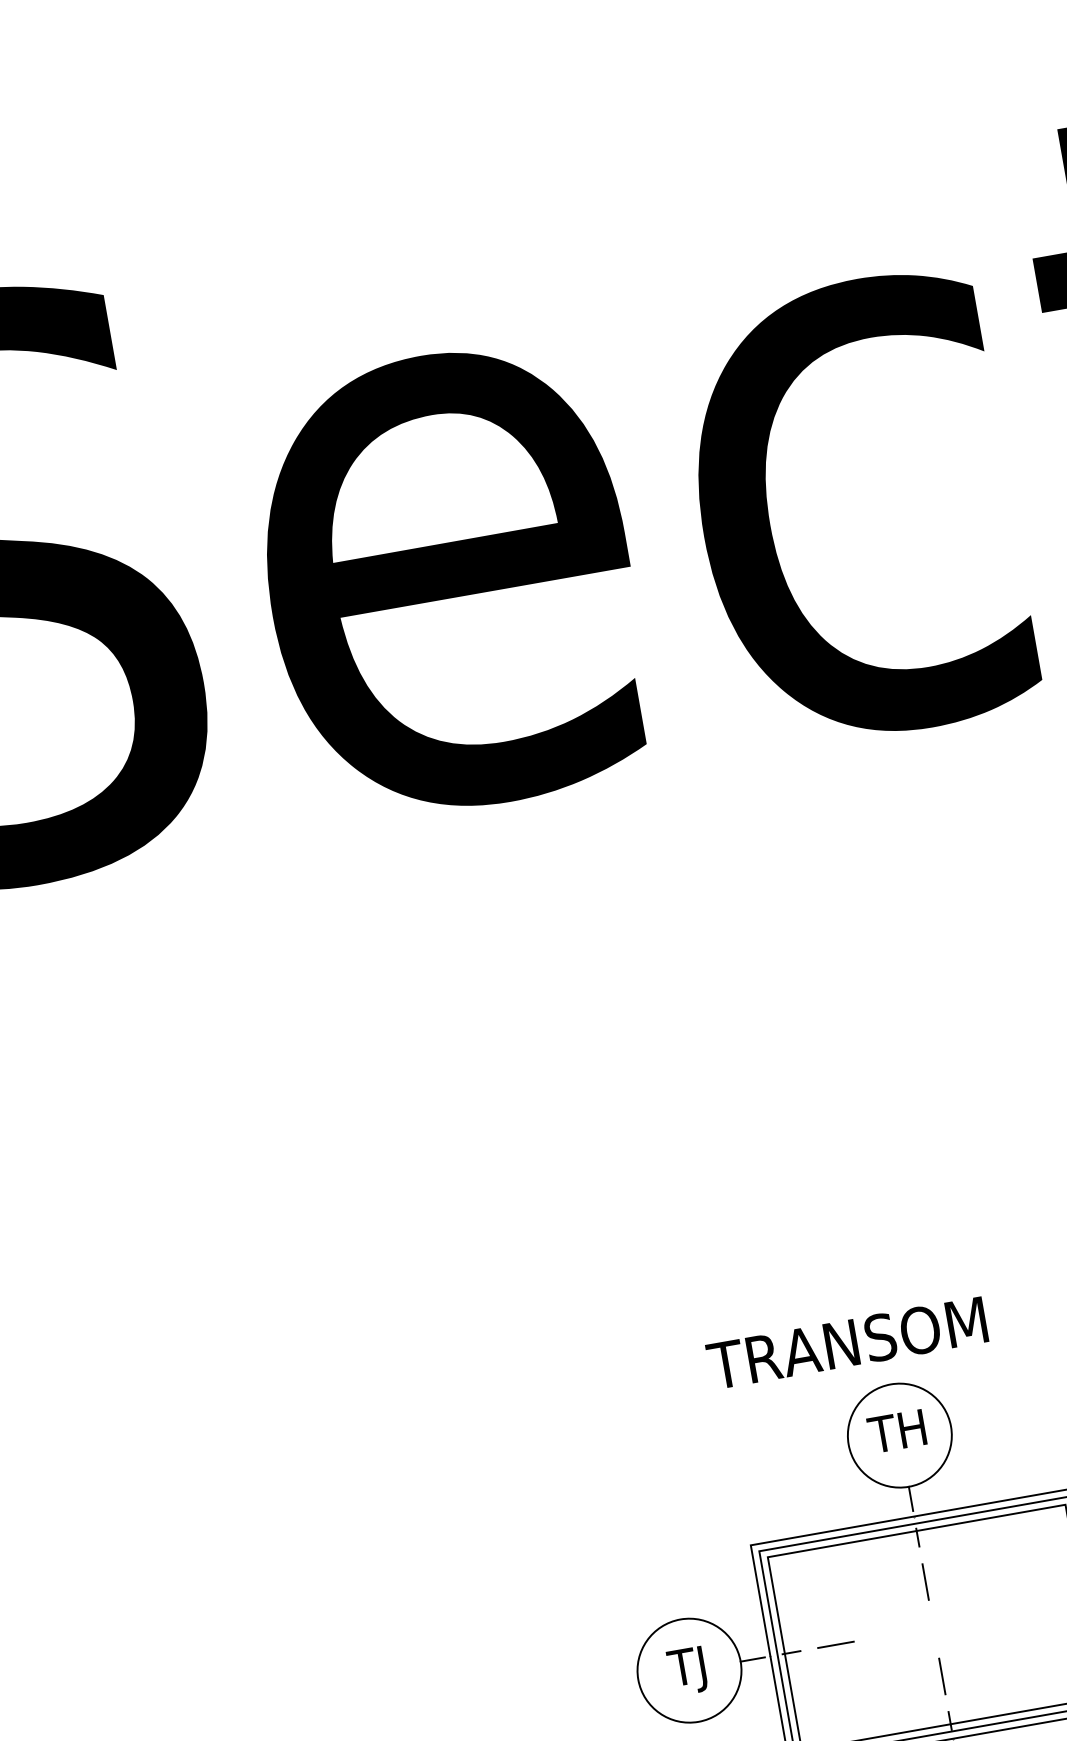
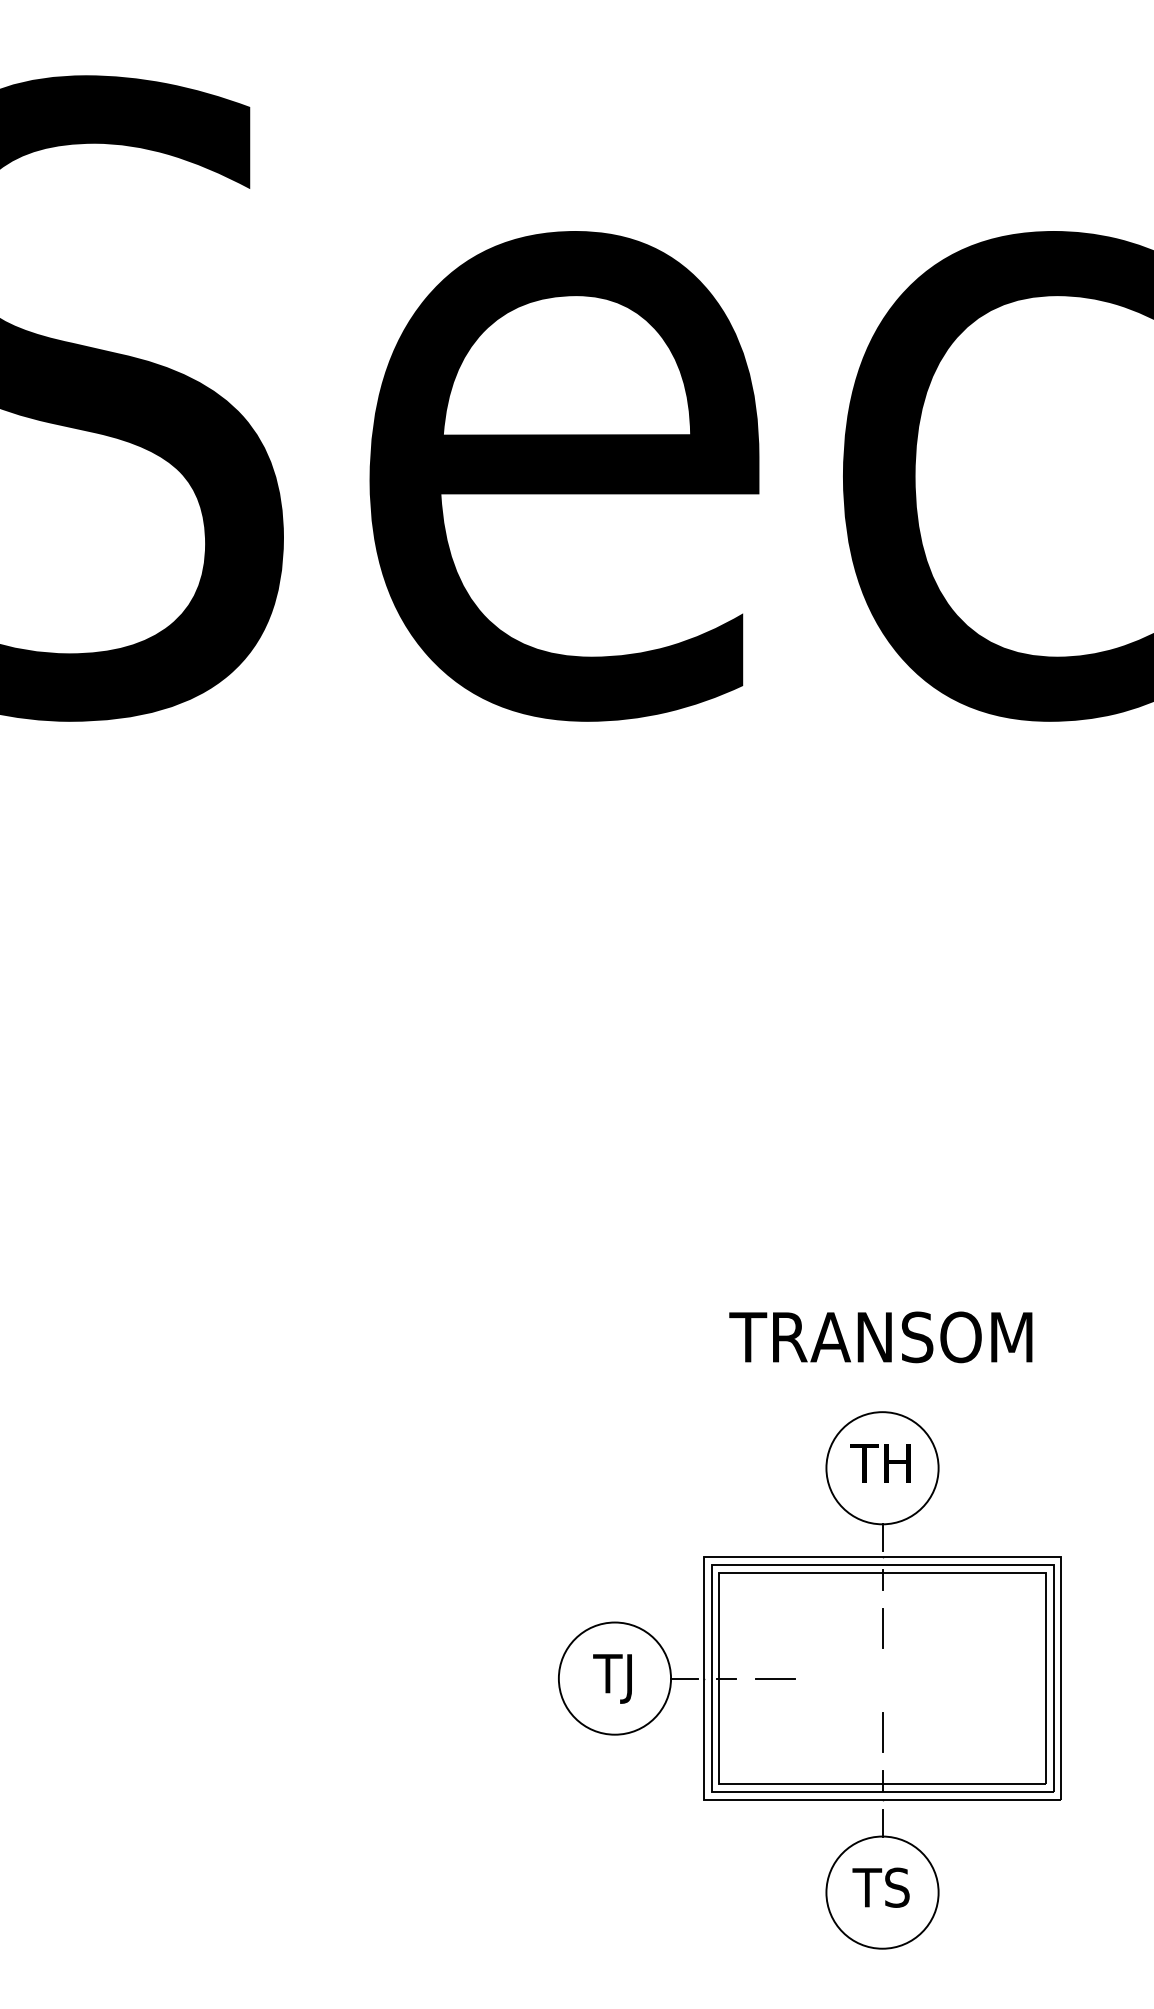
text: (846, 1343) -> (880, 1337), moved

